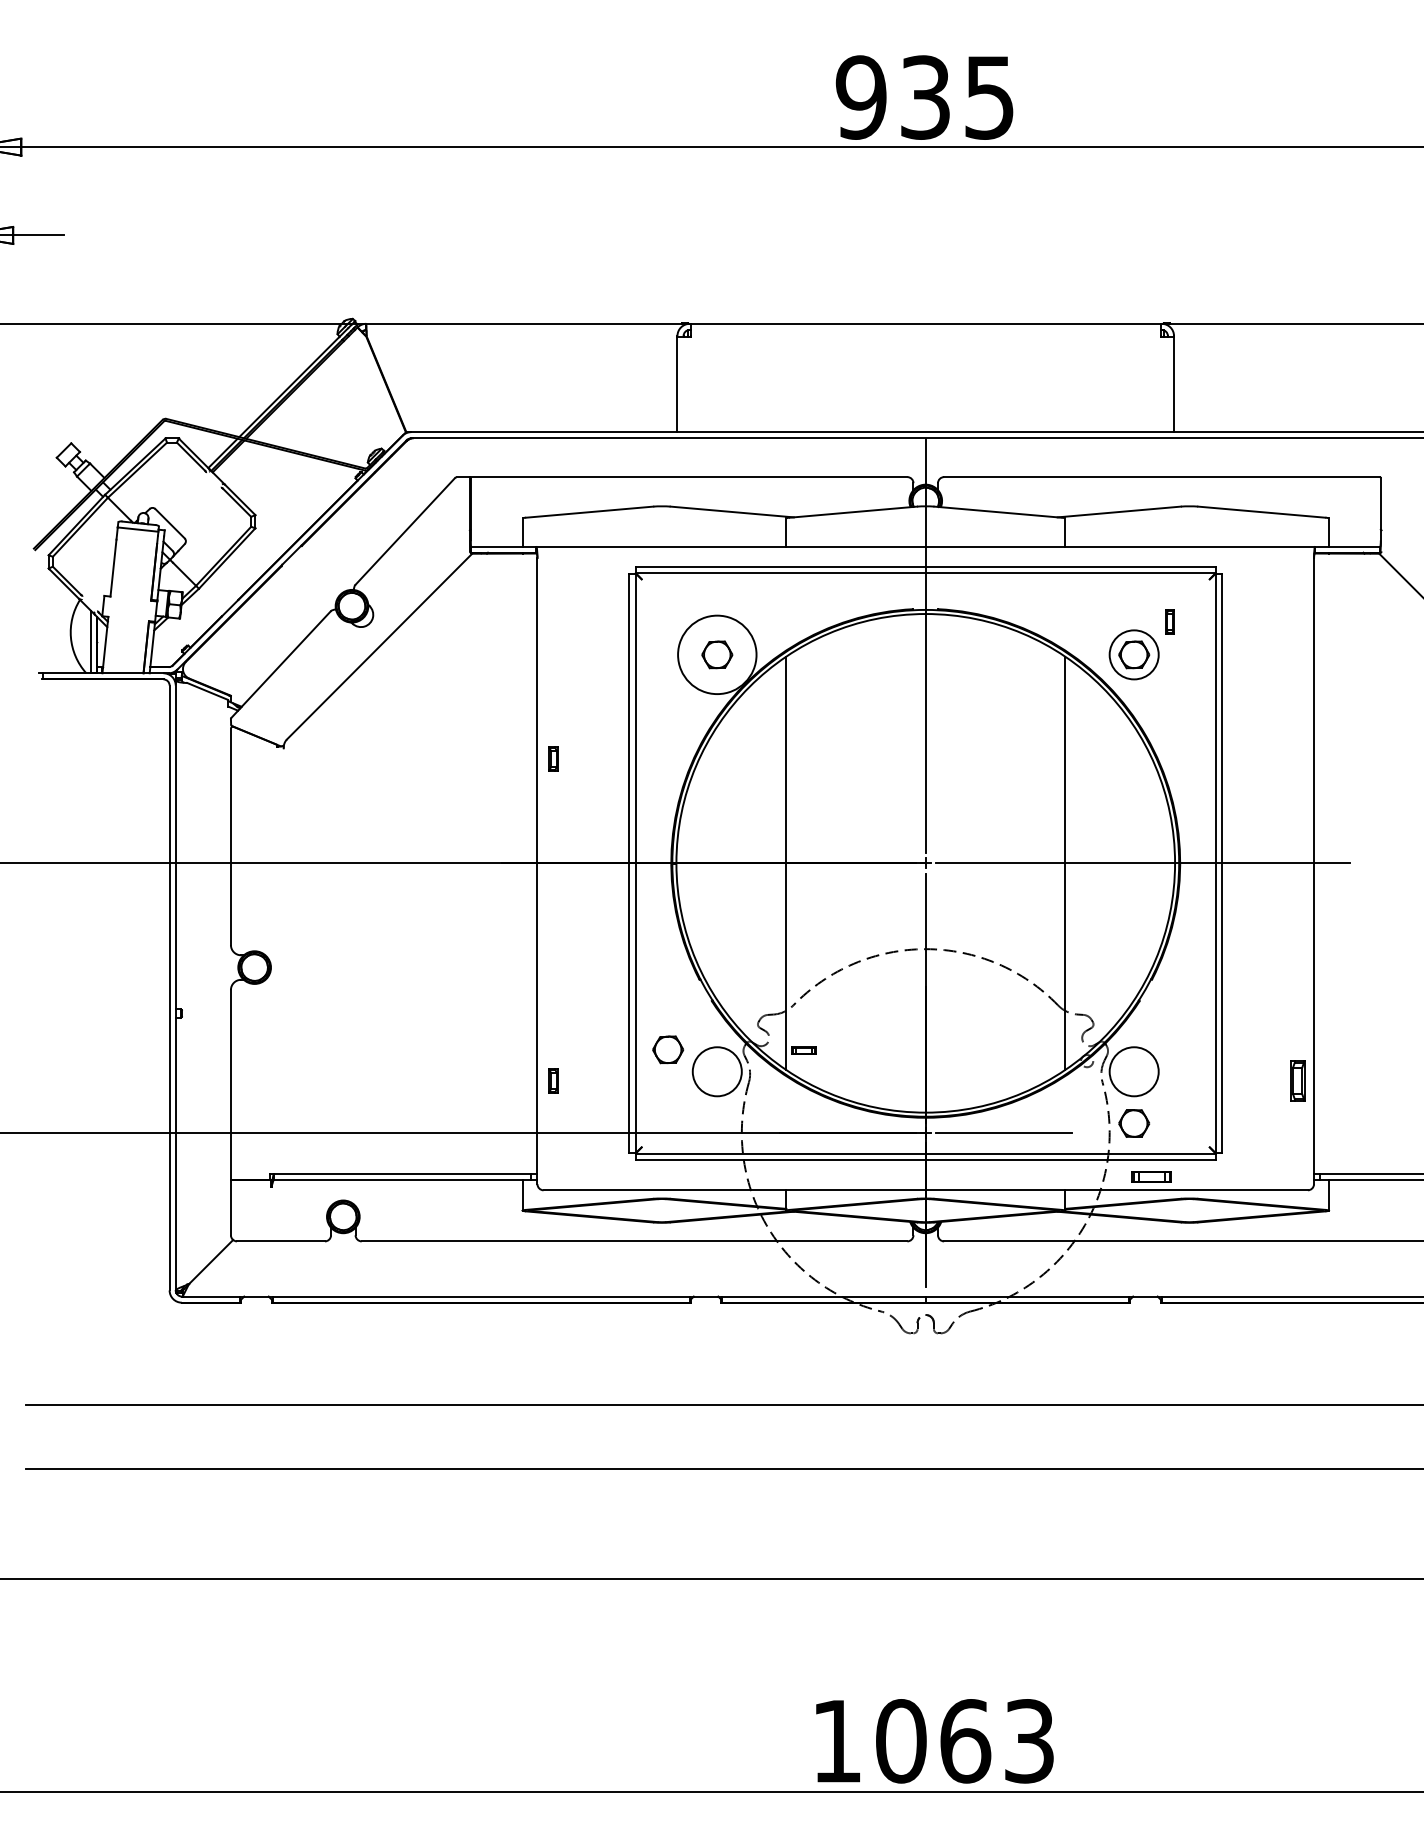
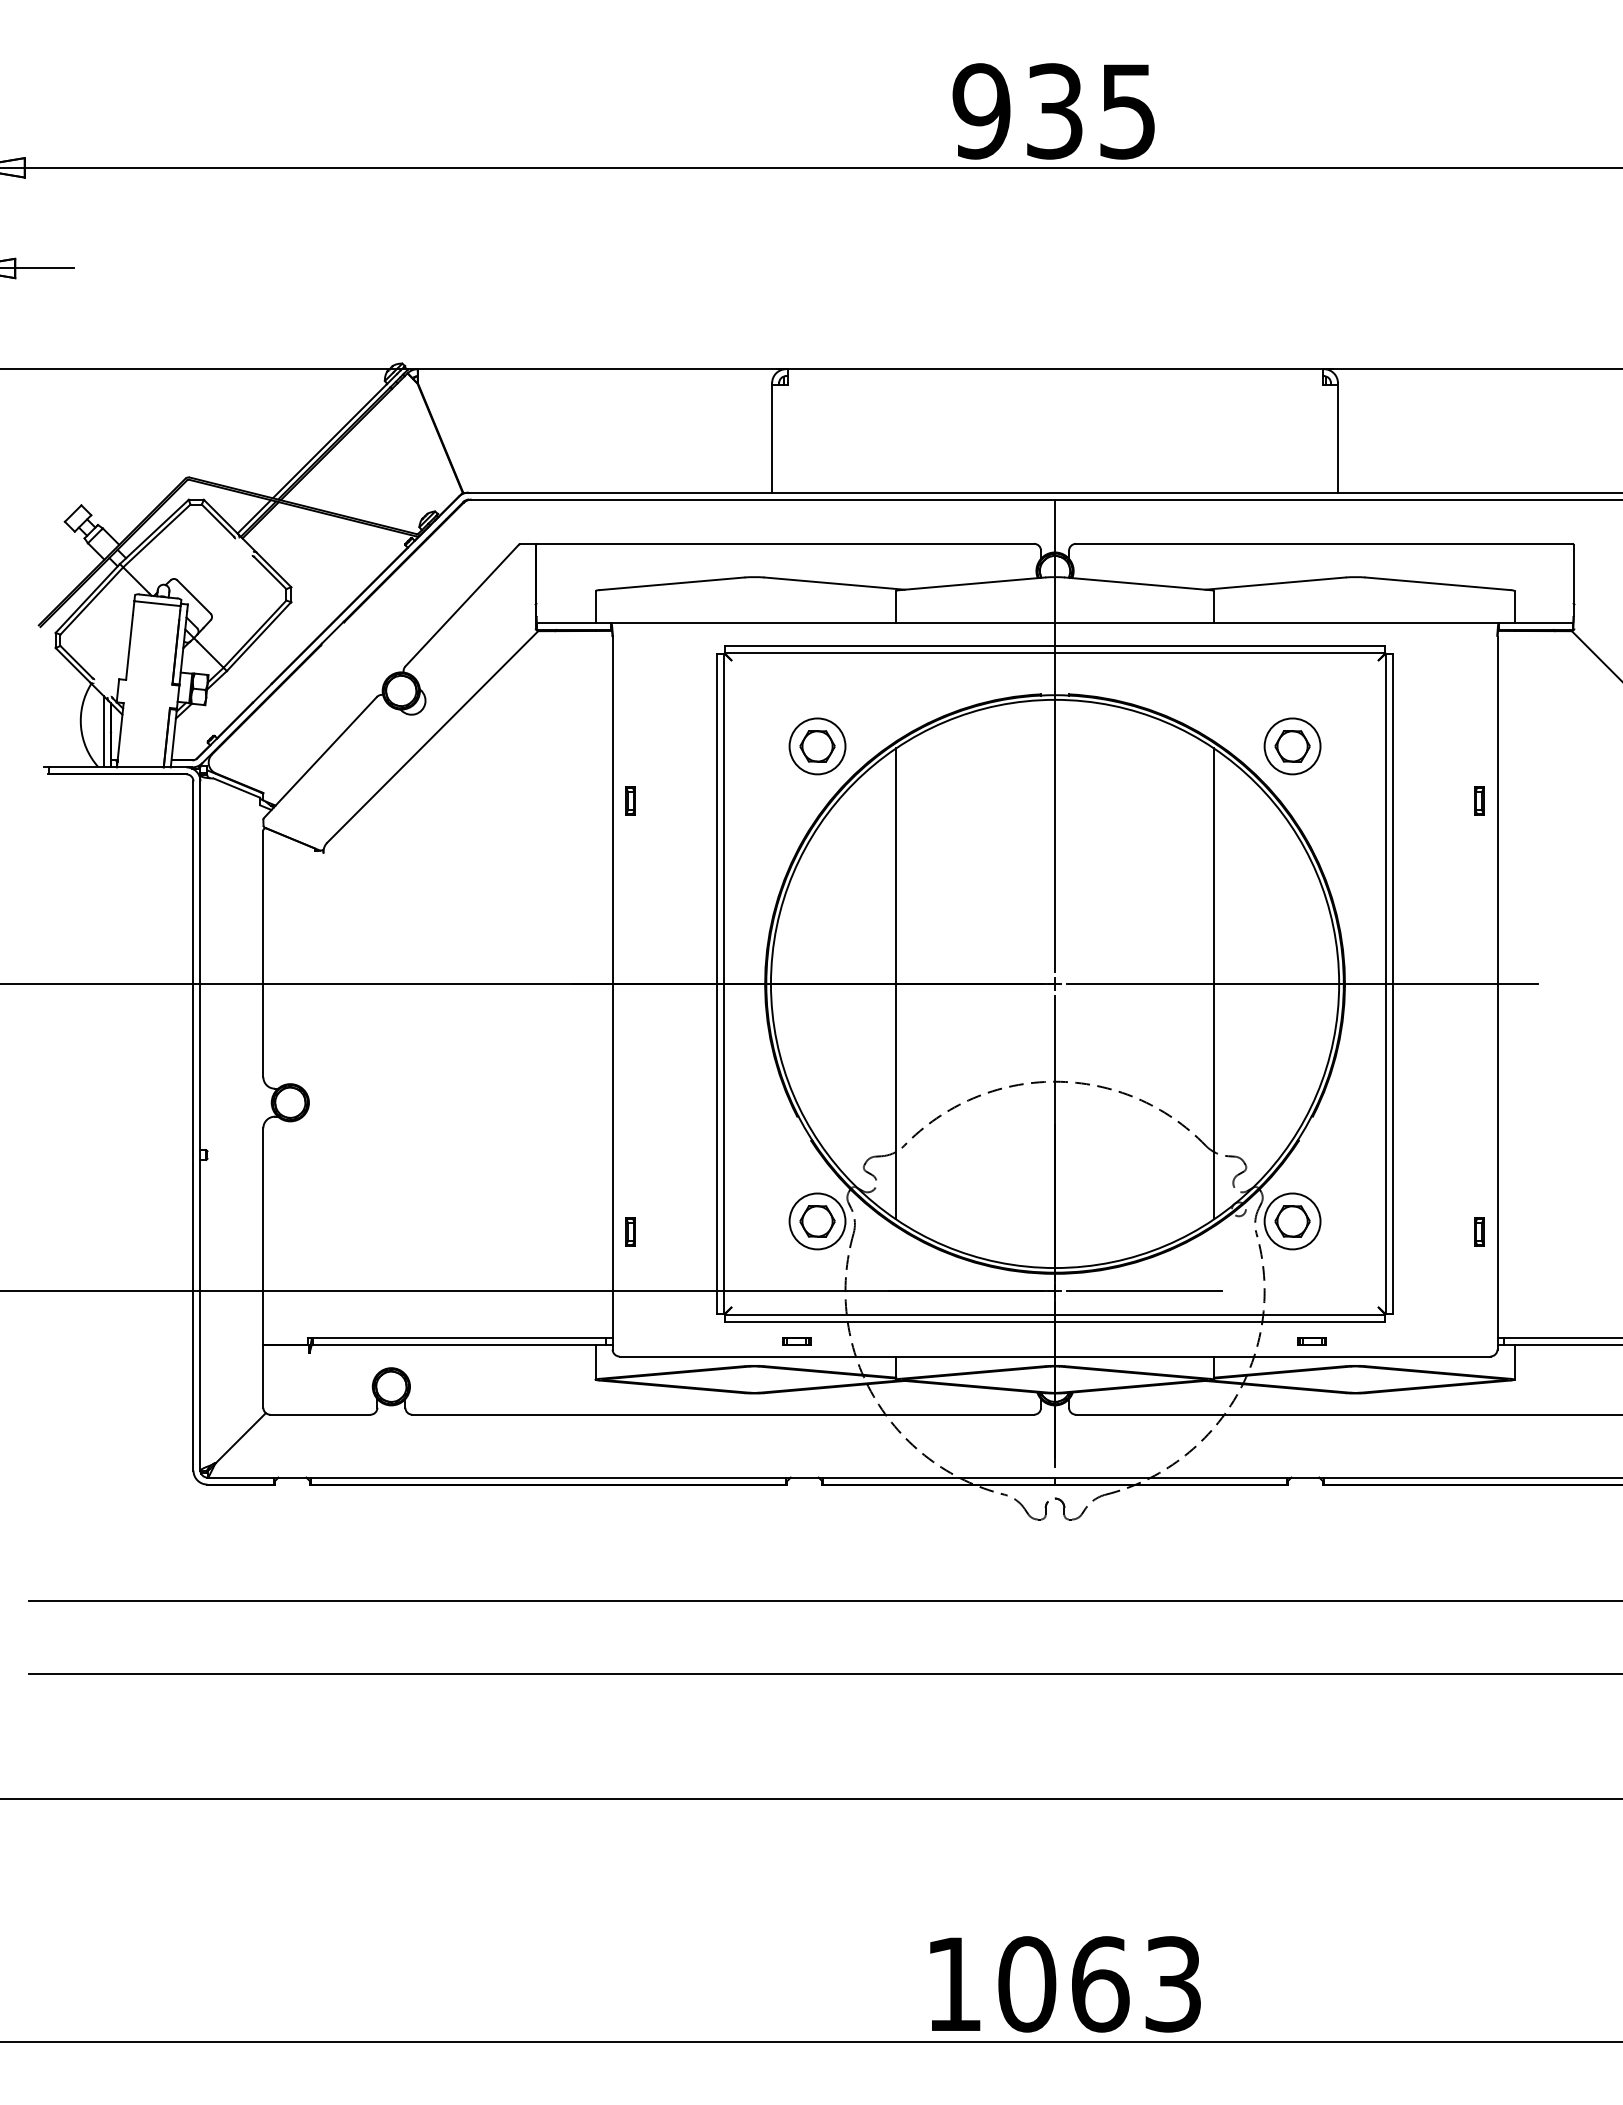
part: (1170, 621) -> (1479, 800), moved
circle: (717, 654) -> (817, 746), size x0.62
part: (553, 758) -> (630, 800), moved
part: (668, 1049) -> (817, 1221), moved
part: (804, 1050) -> (796, 1341), moved
part: (1298, 1080) -> (1479, 1231), size x0.62
part: (1134, 1123) -> (1292, 1221), moved
part: (1150, 1177) -> (1311, 1341), size x0.62

